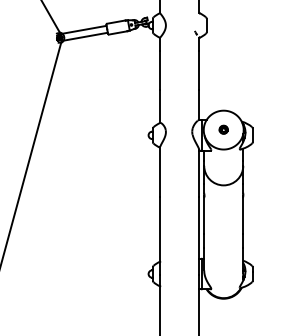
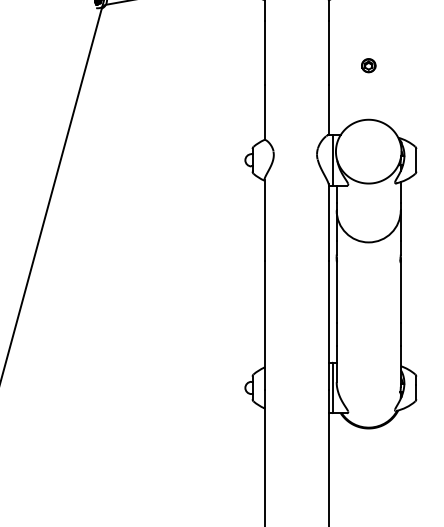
part: (223, 129) -> (368, 65), moved

